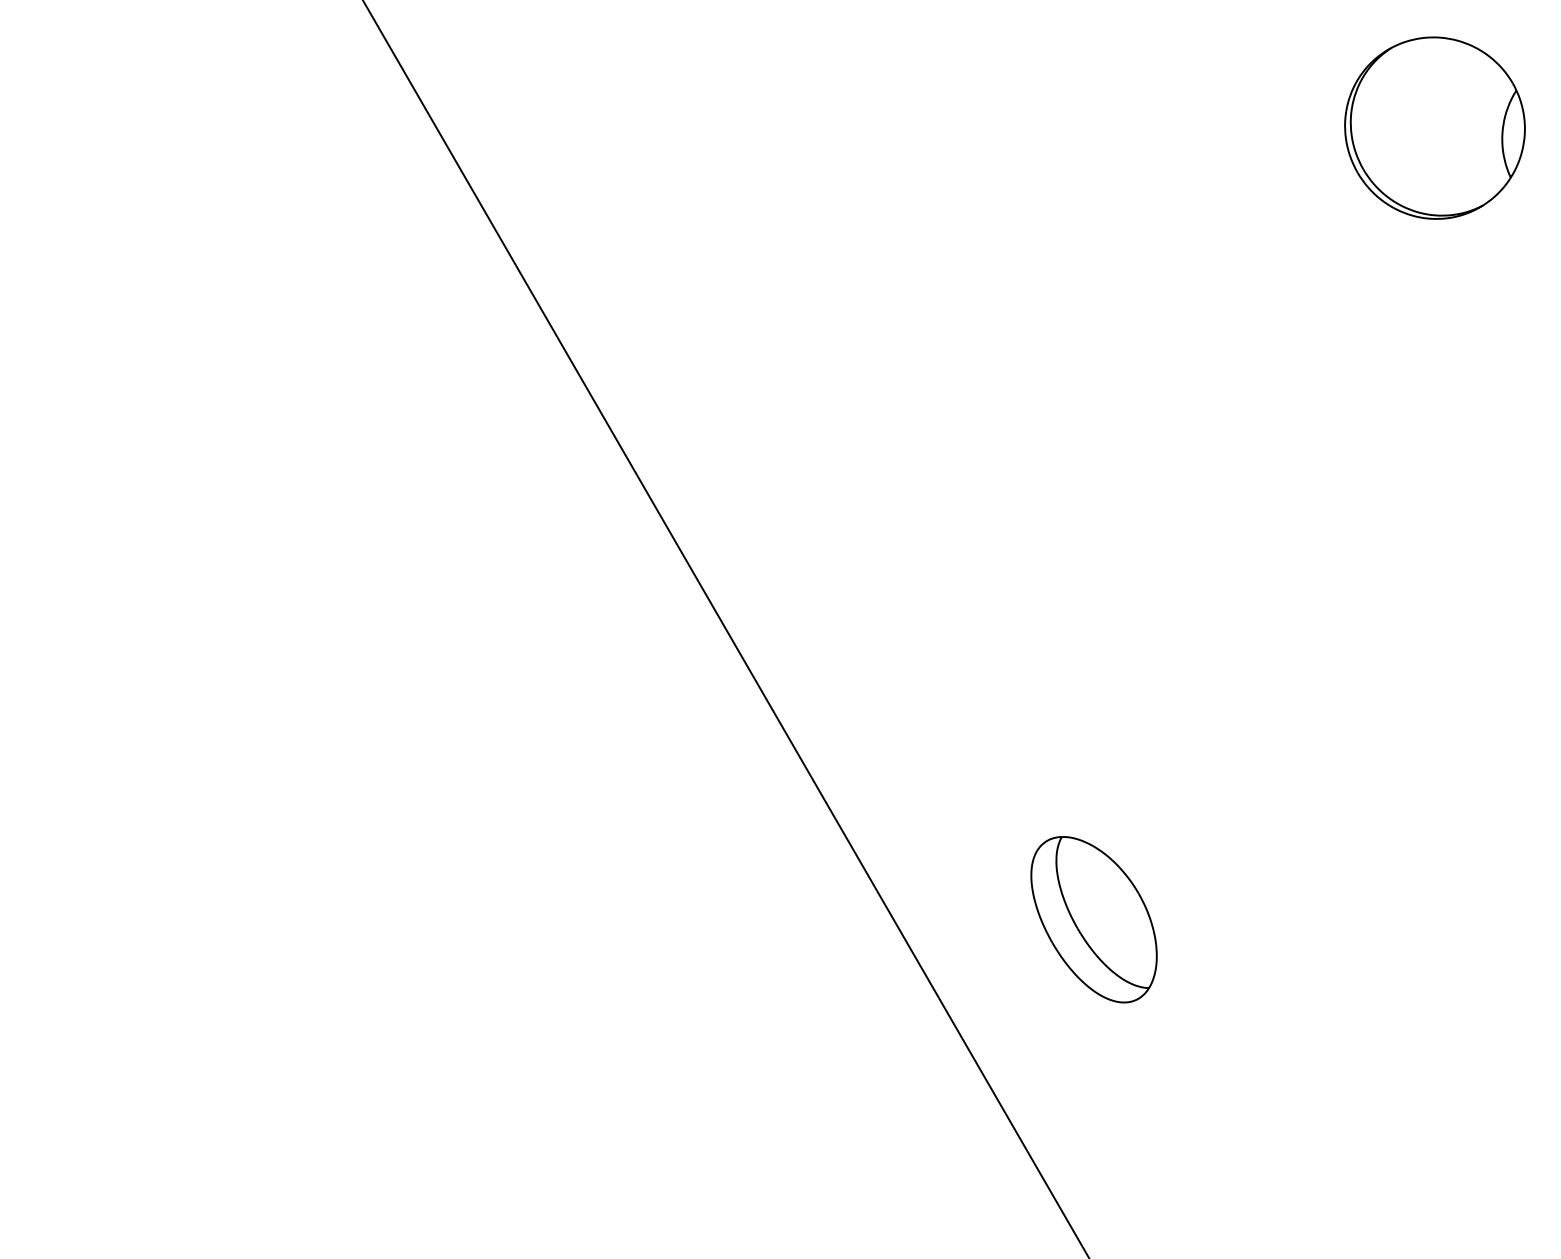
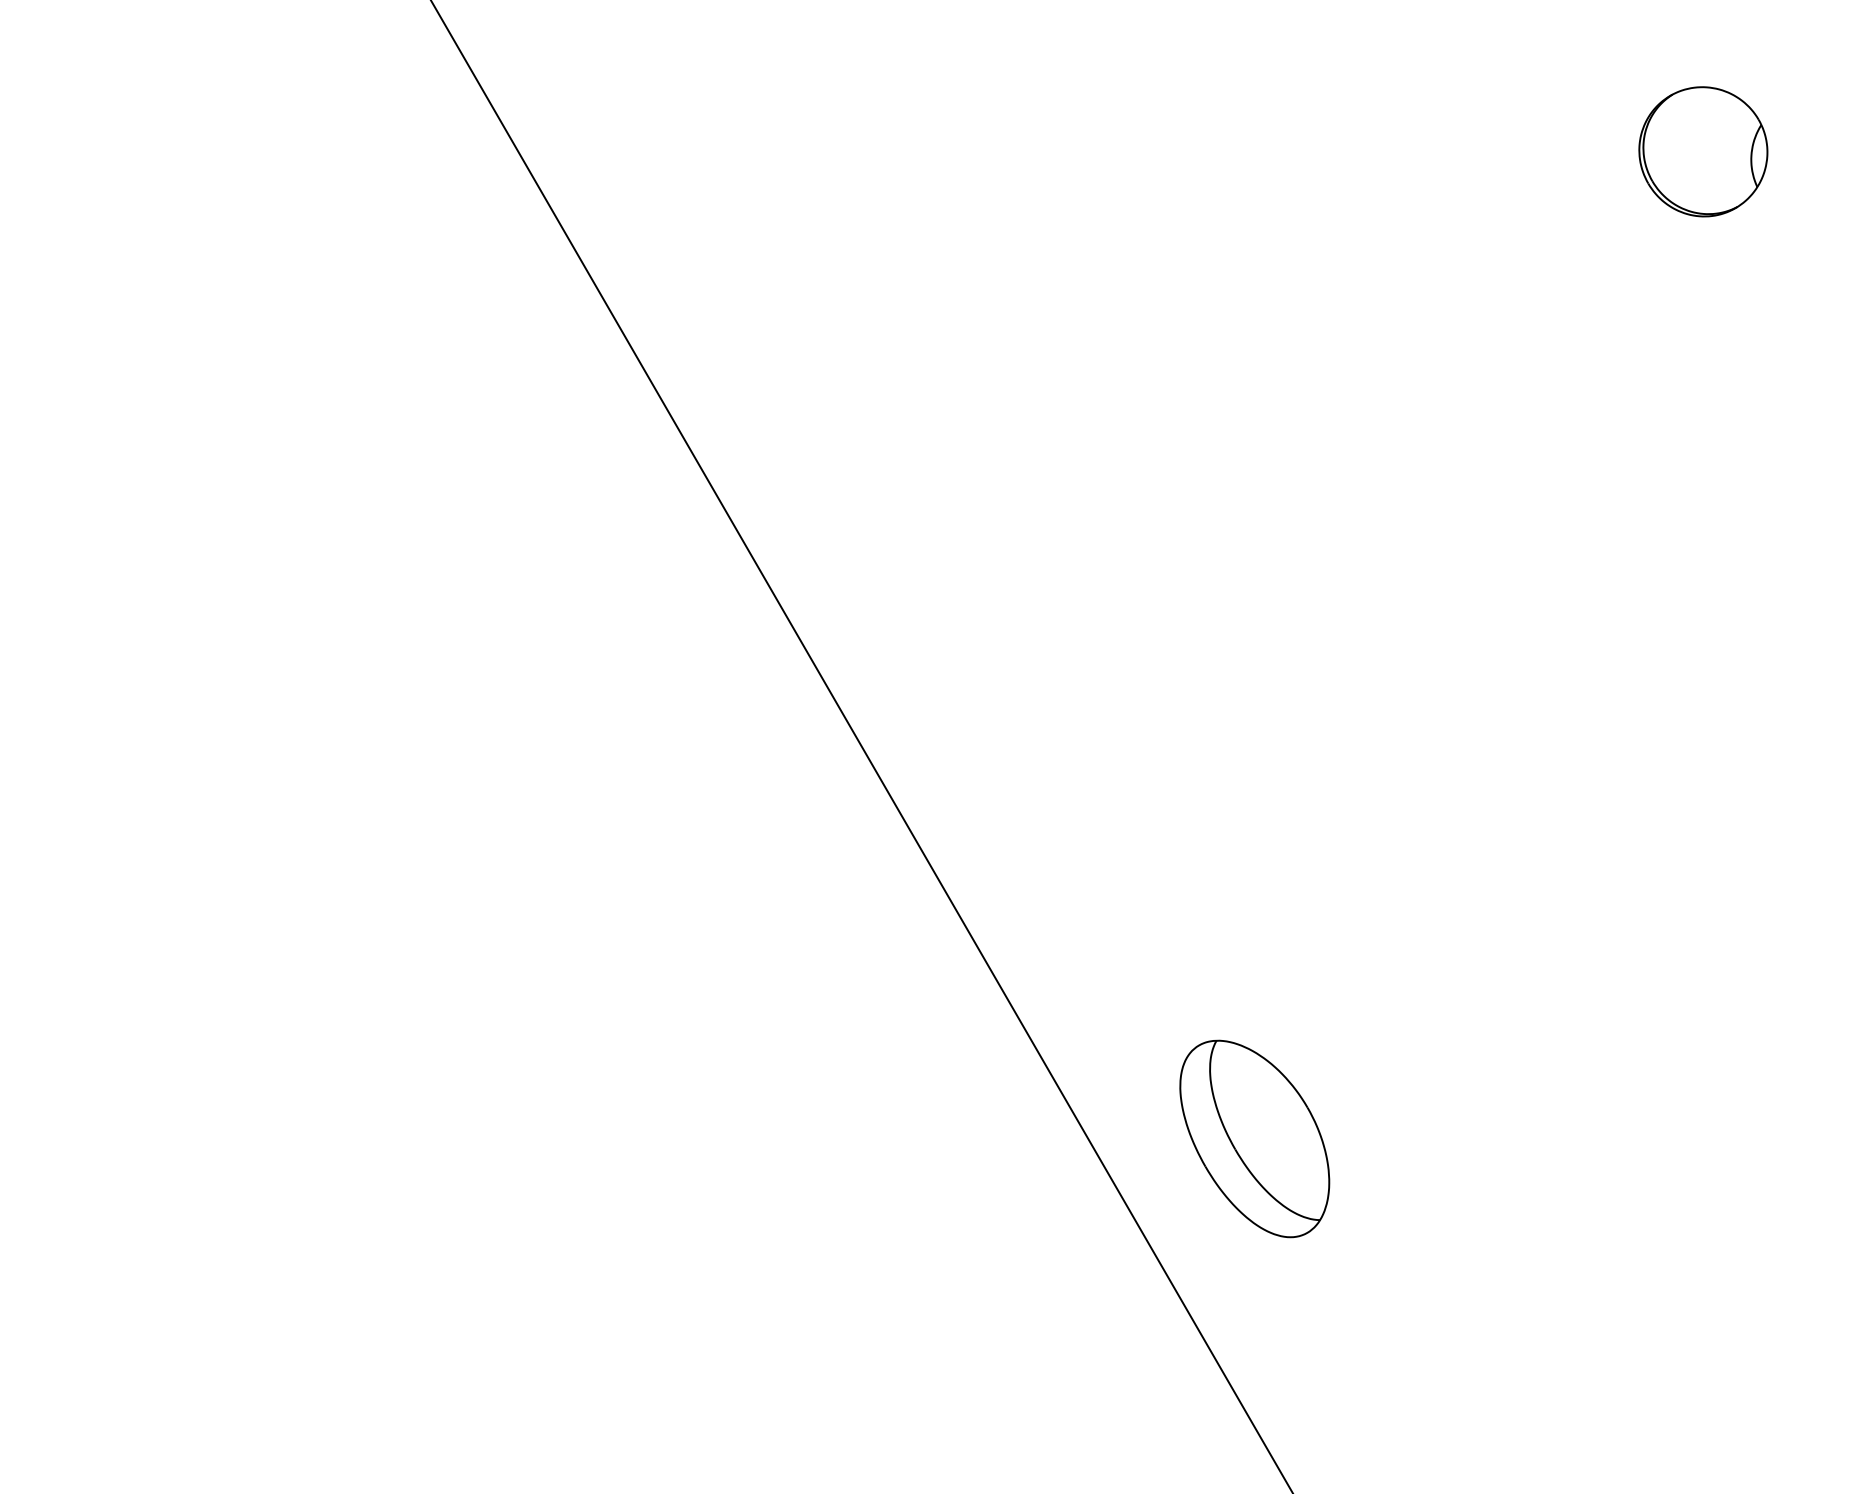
part: (1434, 127) -> (1702, 151), size x0.6
part: (1093, 919) -> (1254, 1138), moved

